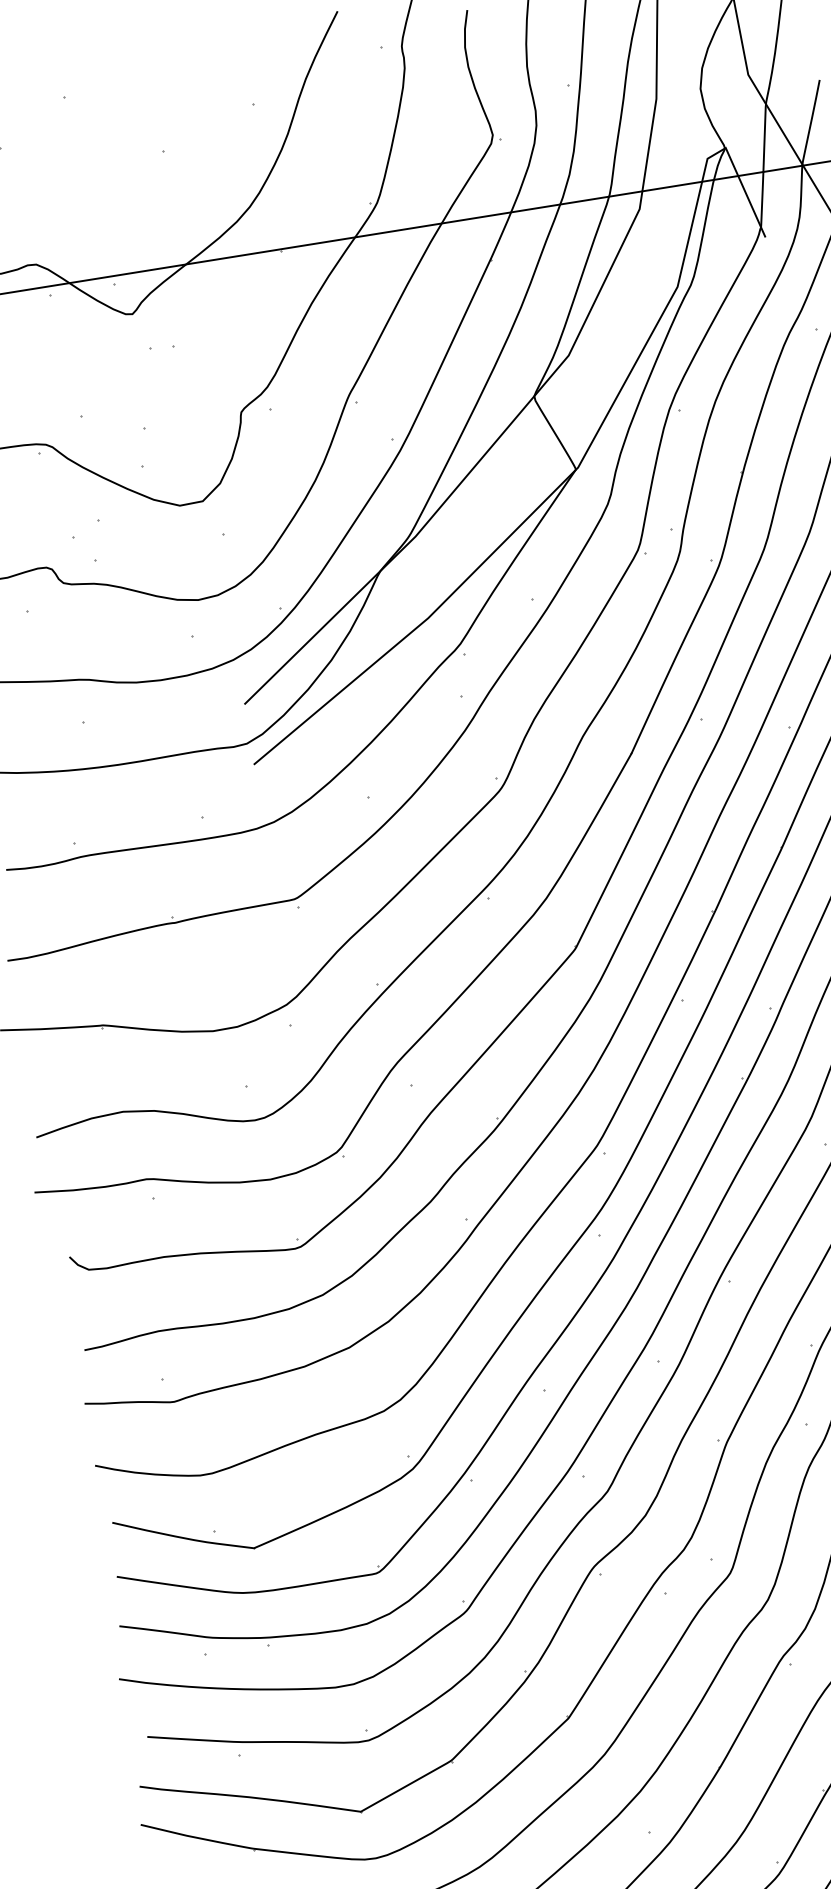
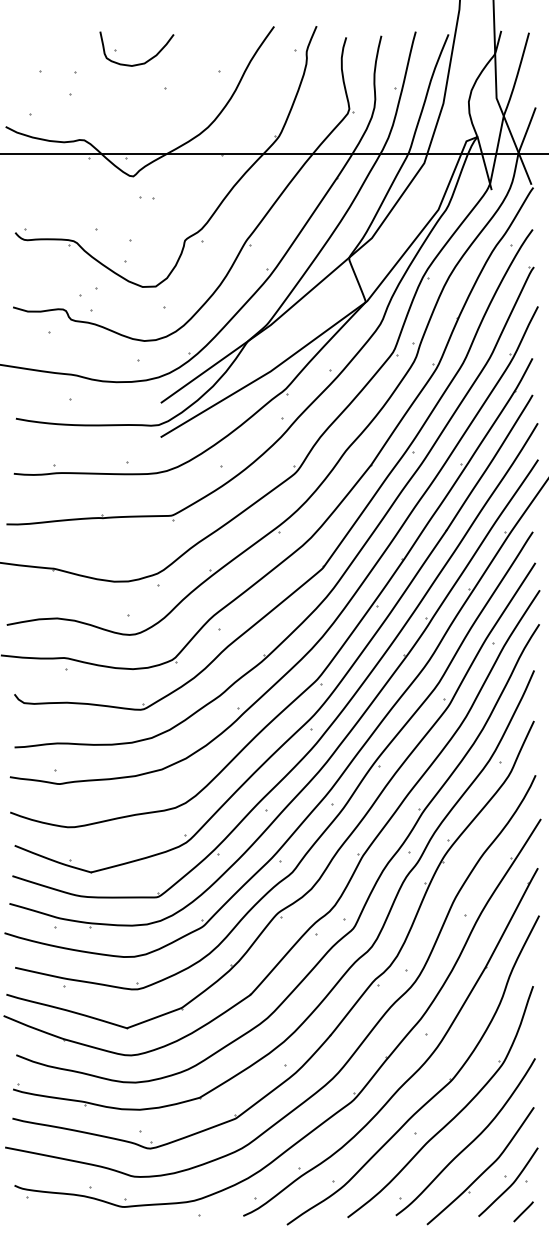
curve: (109, 114) -> (138, 63), added

